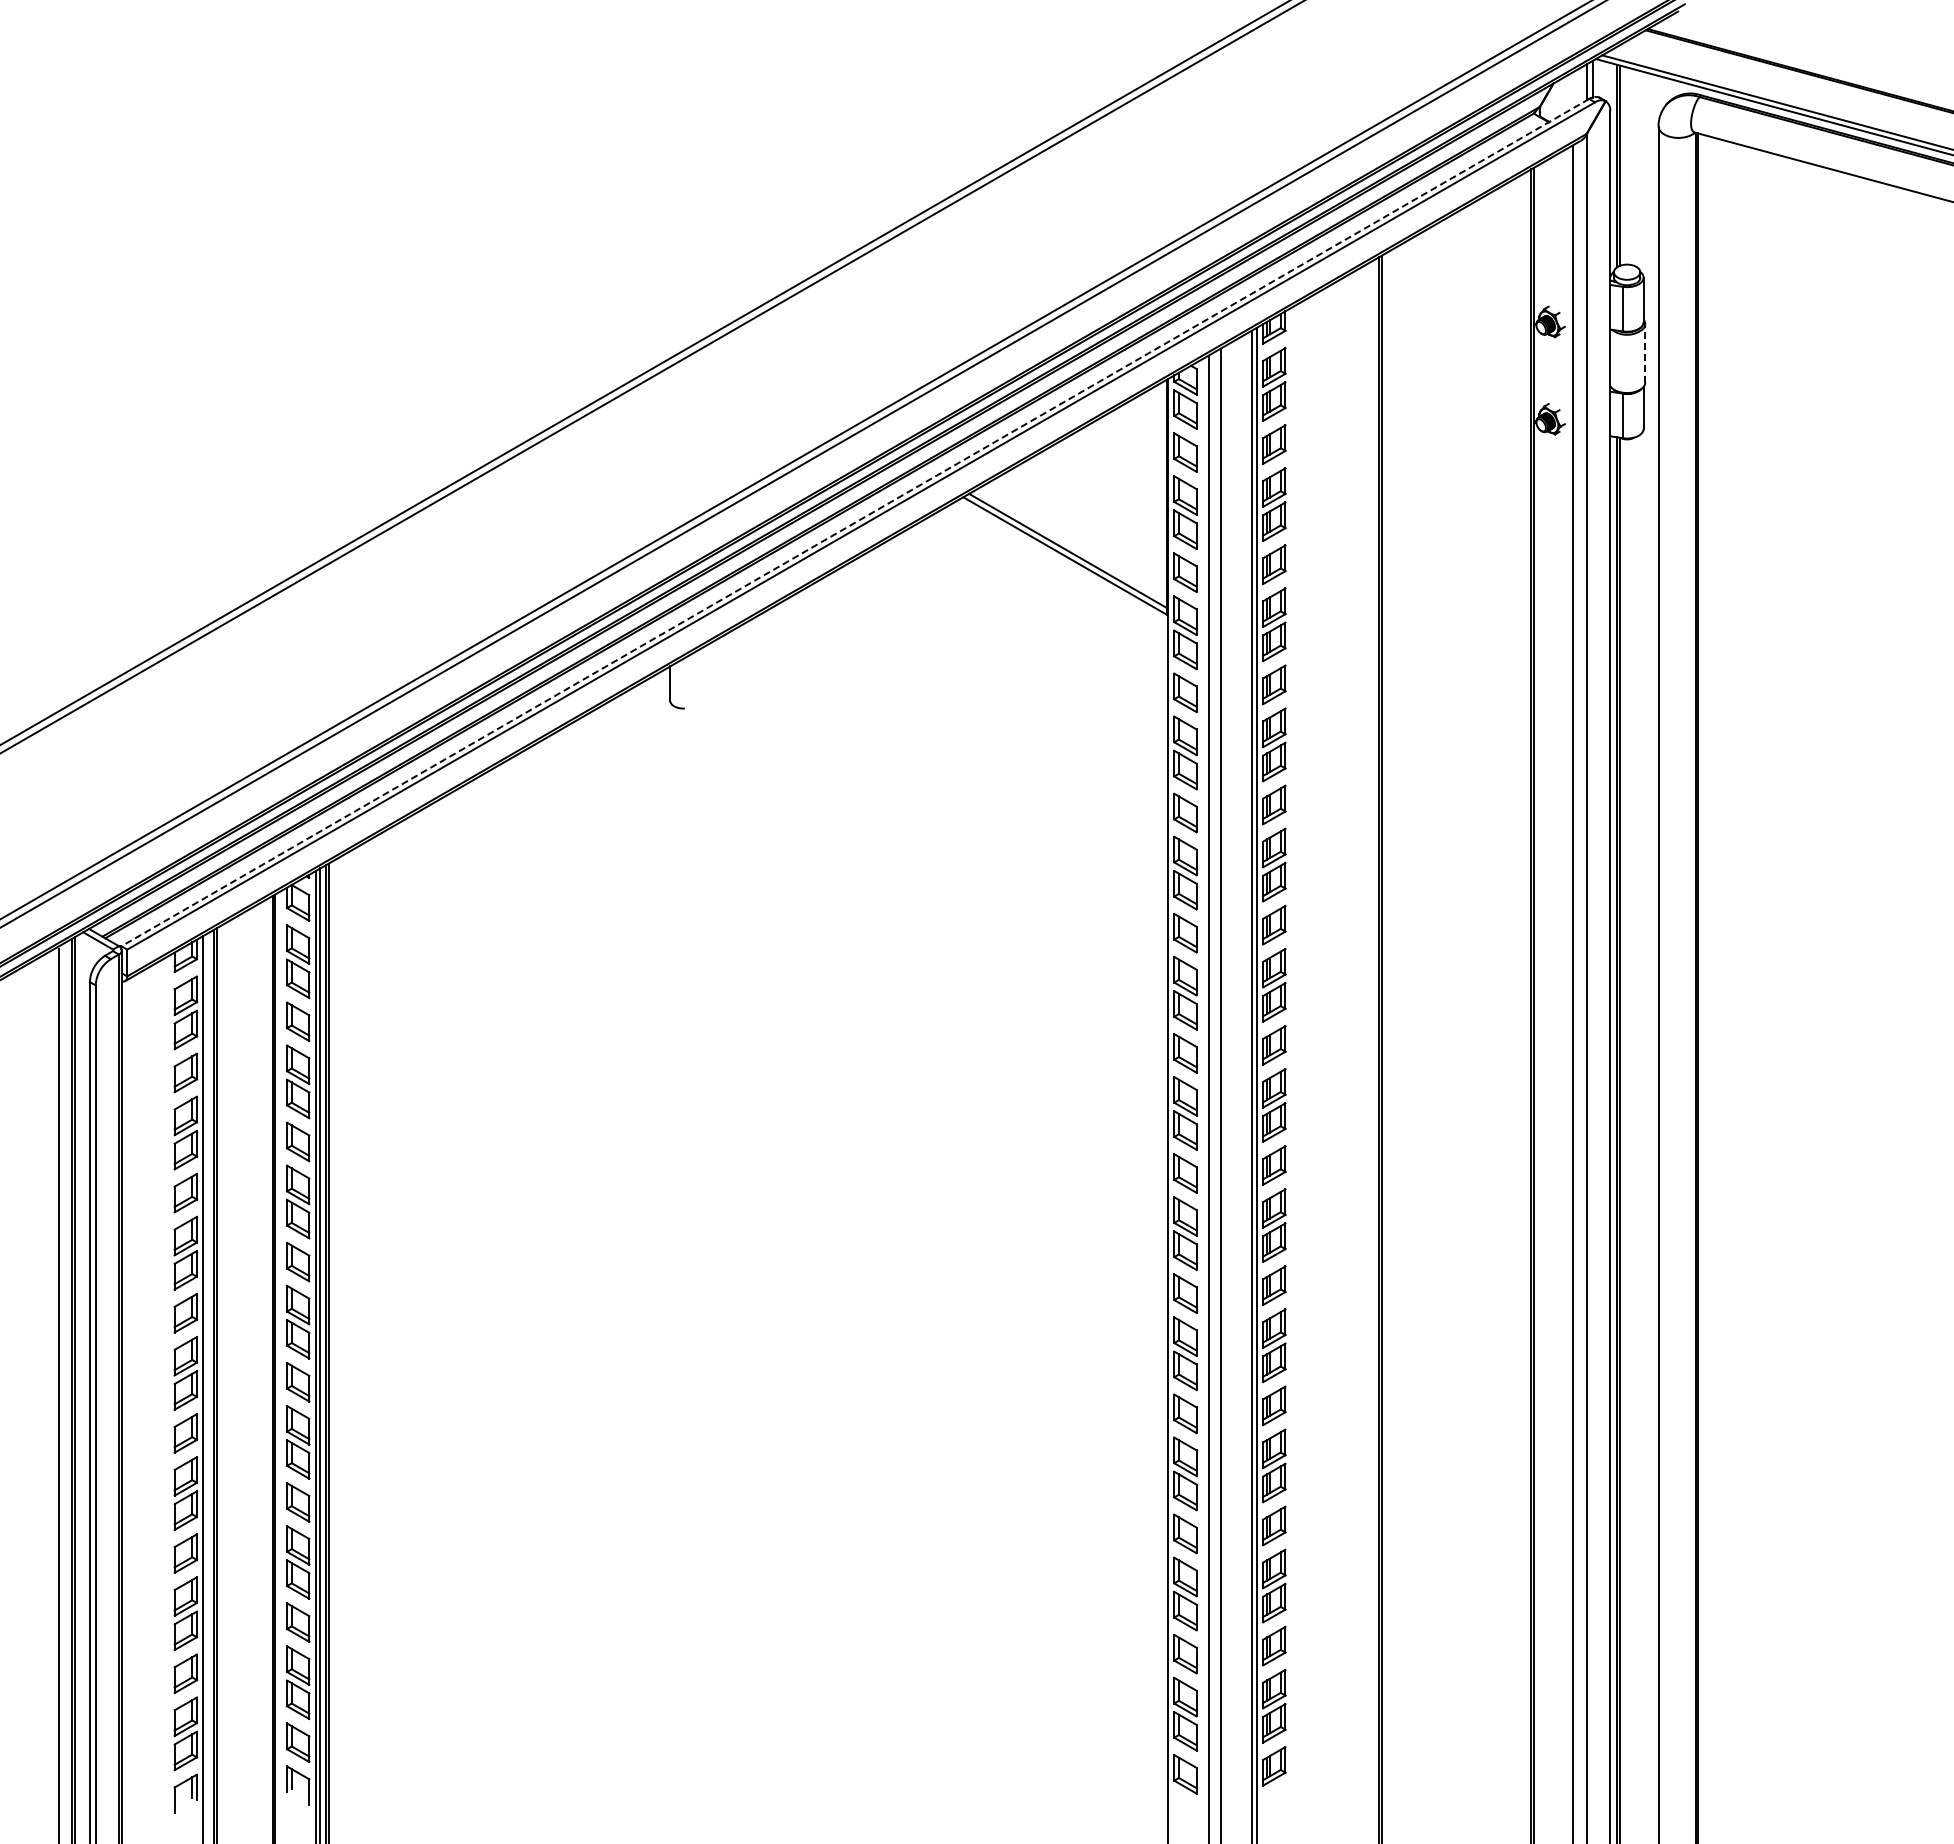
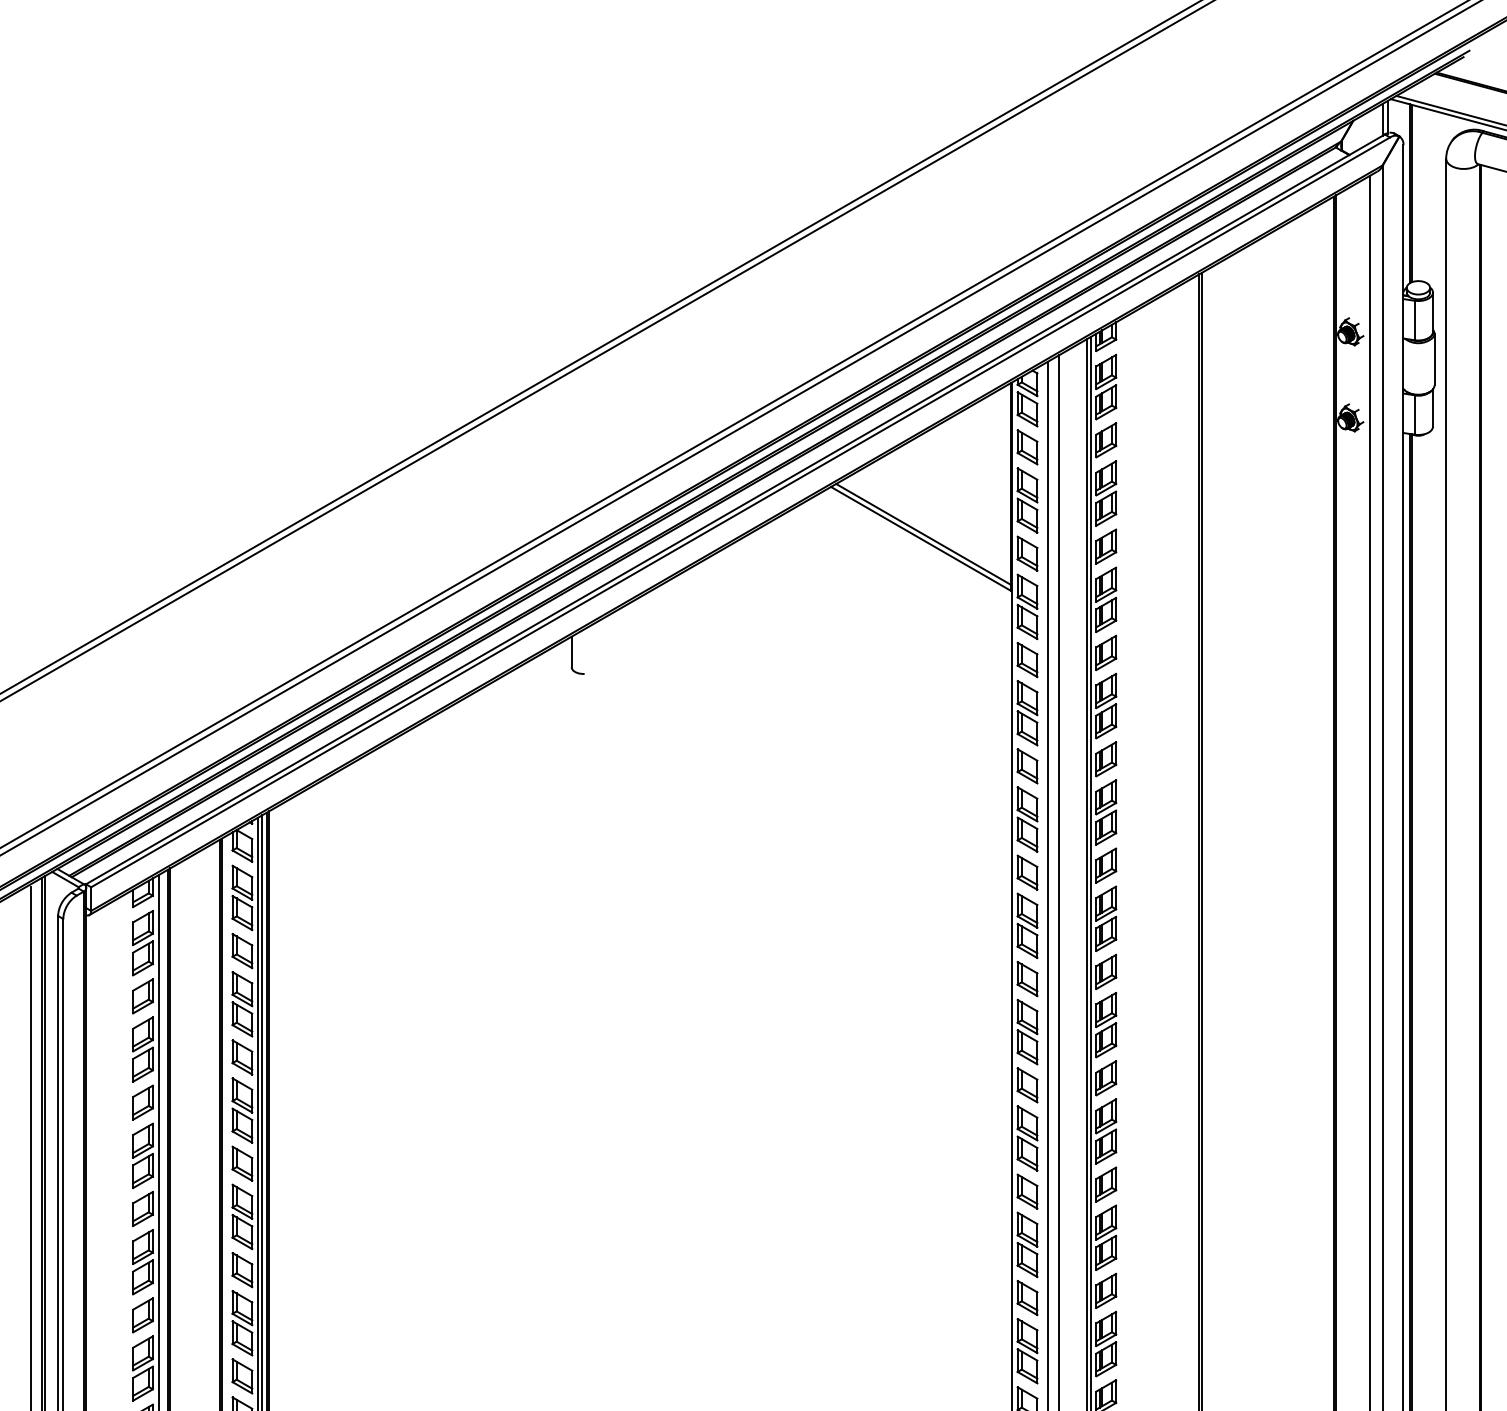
line: (1645, 352) -> (1434, 358), dashed -> solid
line: (854, 522) -> (734, 509), dashed -> solid

